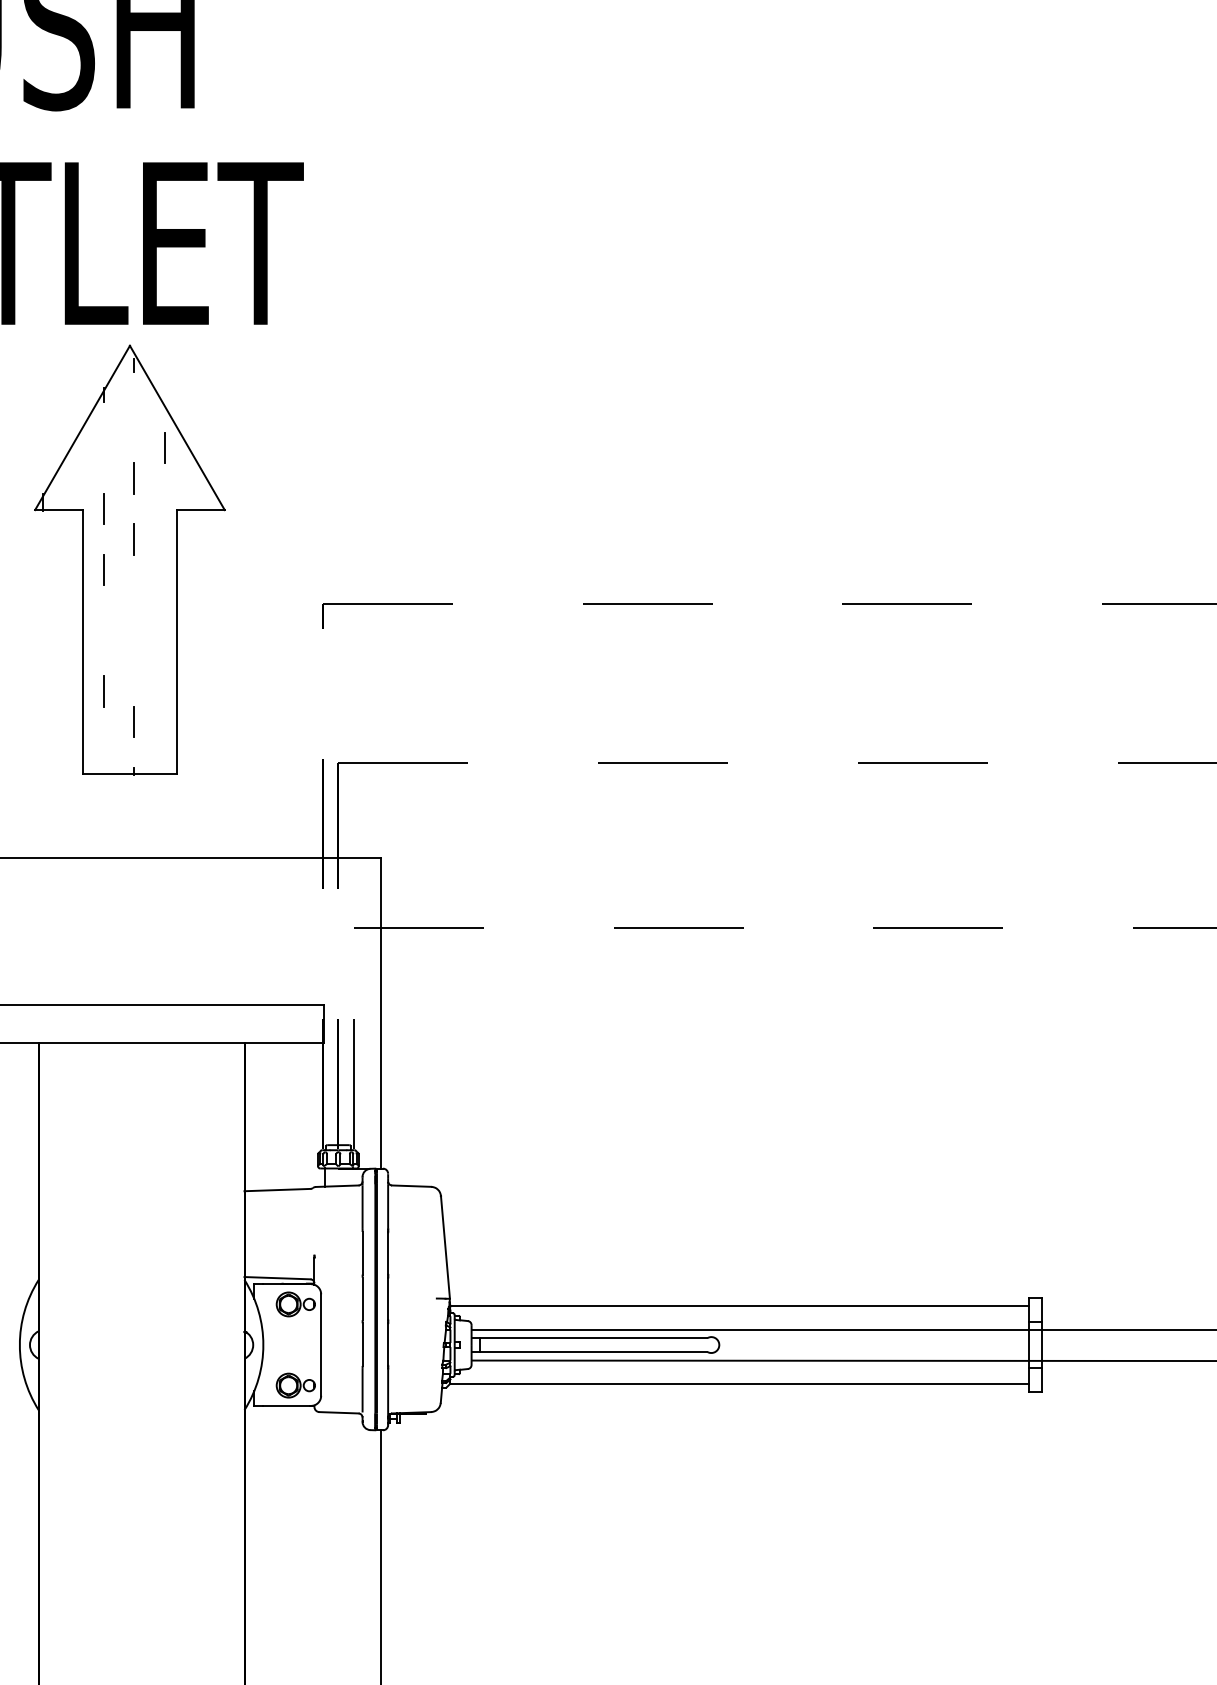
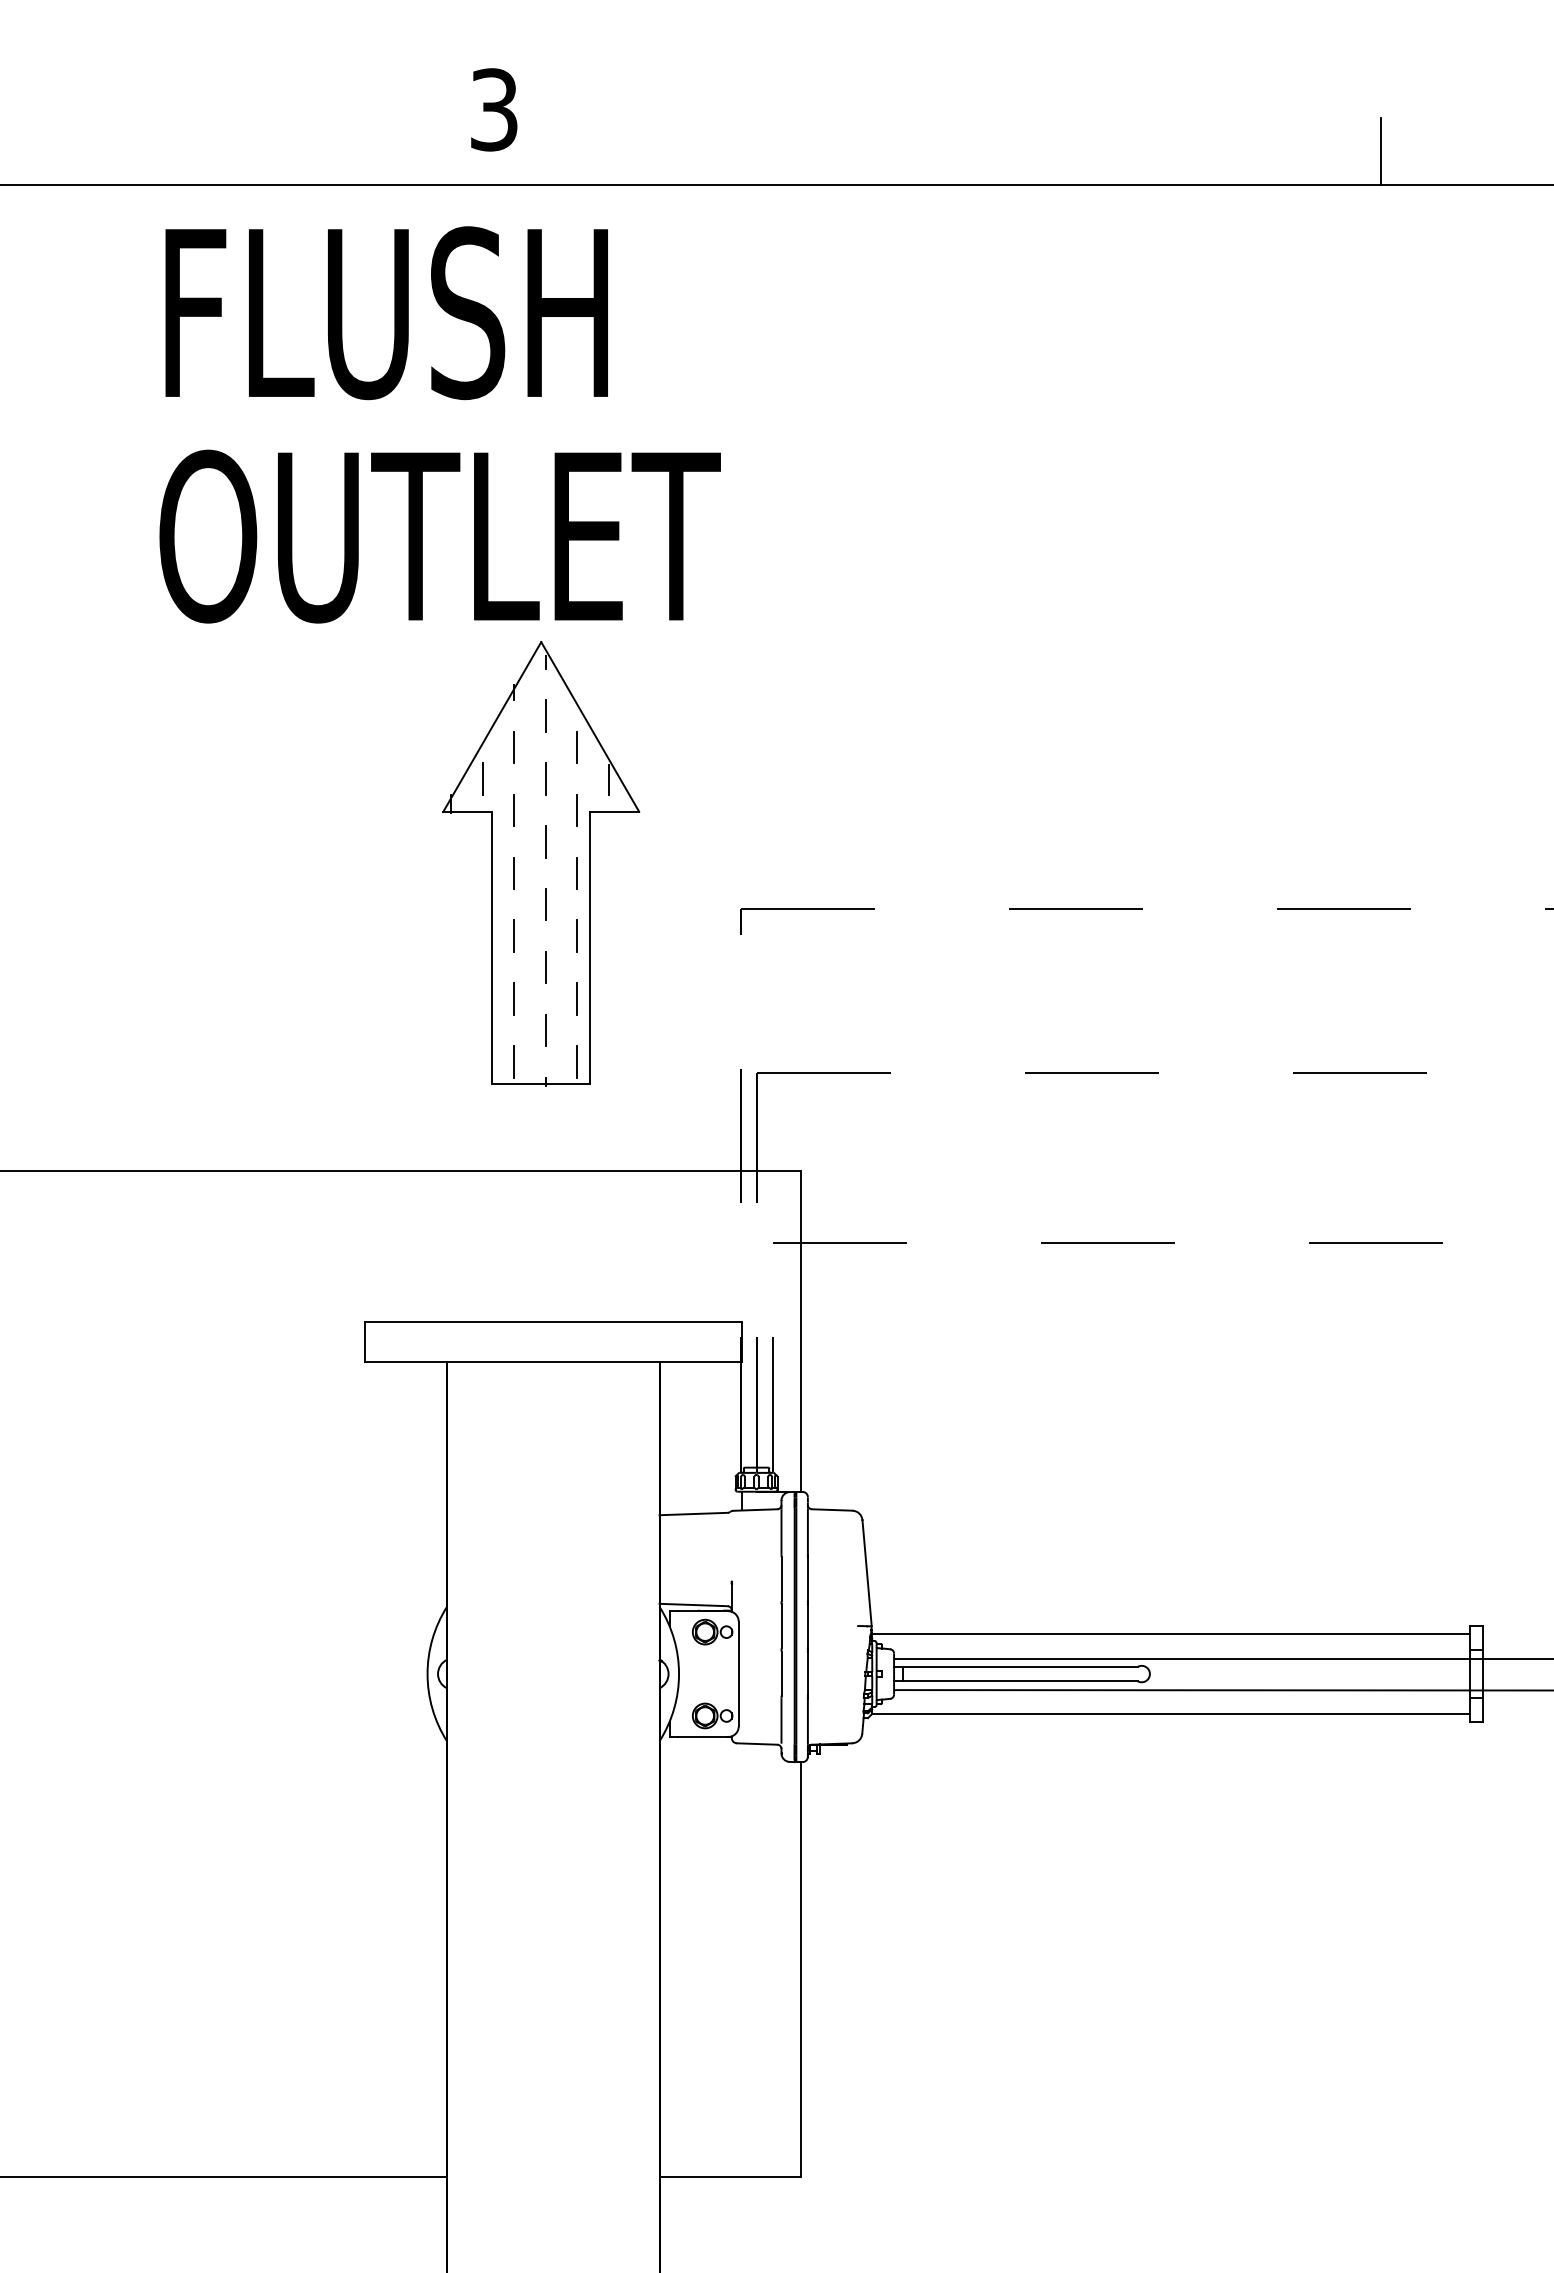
line: (134, 416) -> (545, 715), added
line: (104, 447) -> (514, 747), added
line: (73, 477) -> (482, 778), added
line: (195, 478) -> (608, 779), added
line: (165, 508) -> (577, 810), added
line: (165, 569) -> (577, 873), added
line: (134, 599) -> (545, 904), added
line: (104, 629) -> (514, 935), added
line: (165, 629) -> (577, 935), added
line: (134, 660) -> (545, 967), added
line: (165, 690) -> (577, 998), added
line: (104, 751) -> (514, 1061), added
line: (165, 751) -> (577, 1061), added

